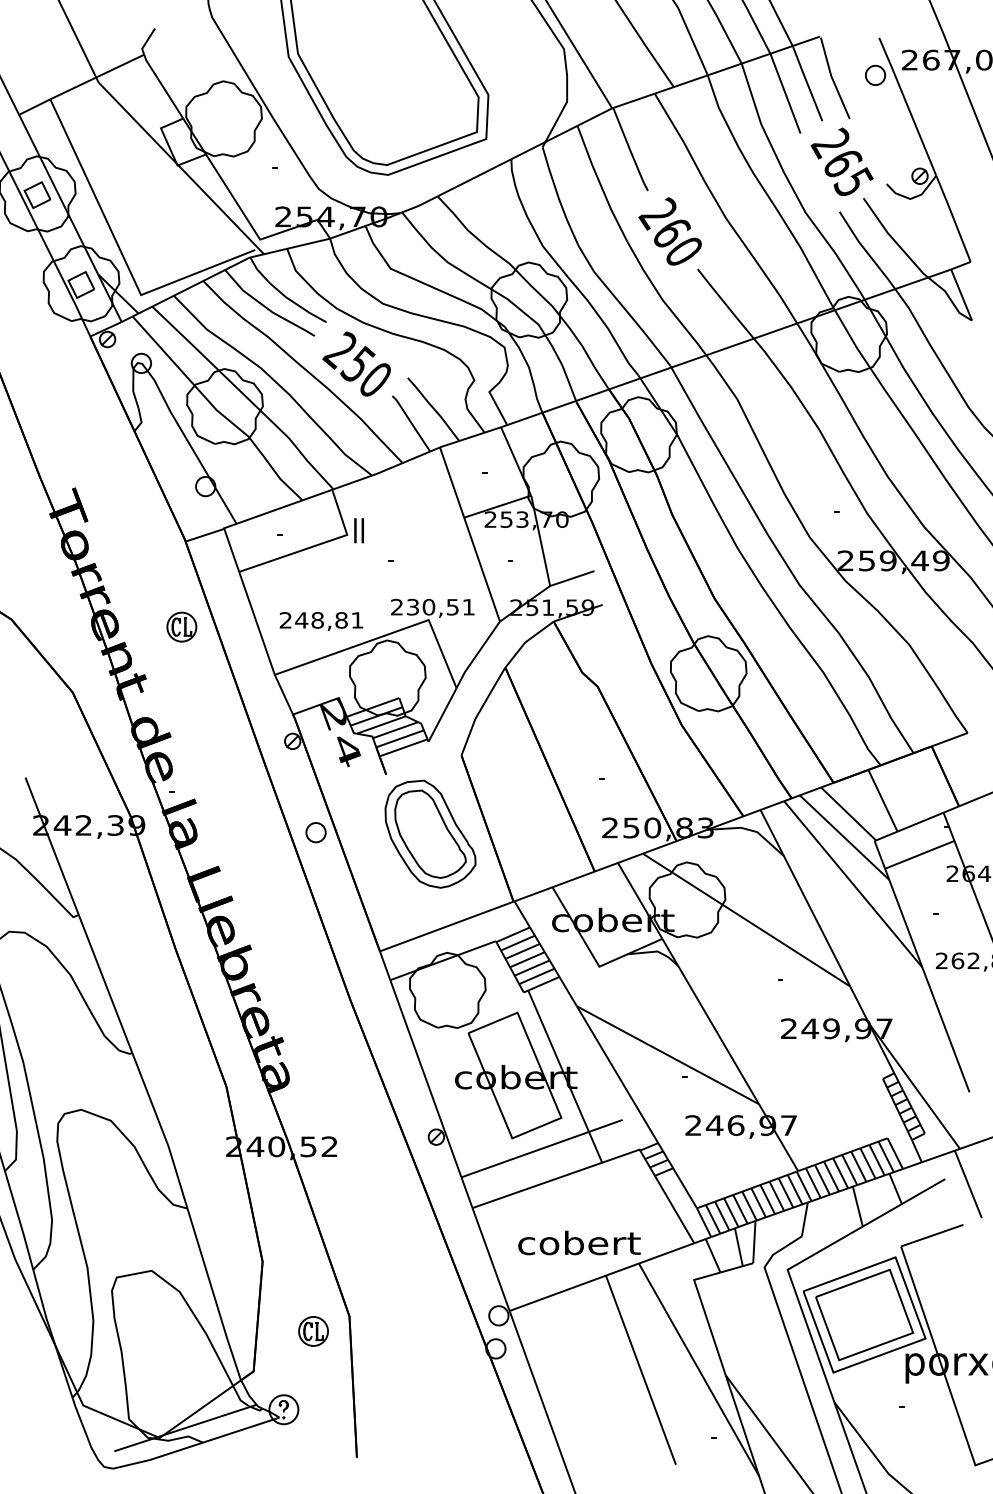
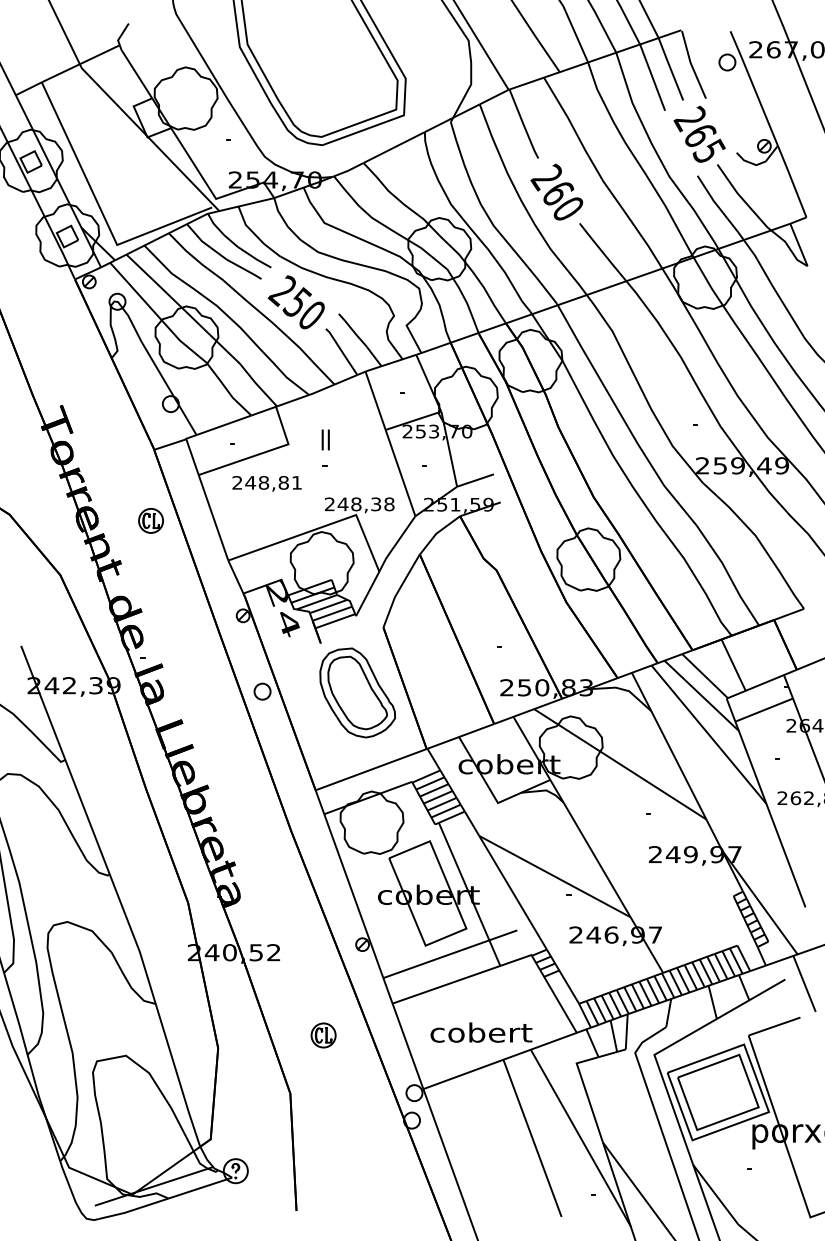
text: (358, 530) -> (325, 439), moved
text: (440, 606) -> (365, 503), 230,51 -> 248,38
text: (321, 621) -> (267, 483), moved
part: (313, 1331) -> (323, 1035), moved

